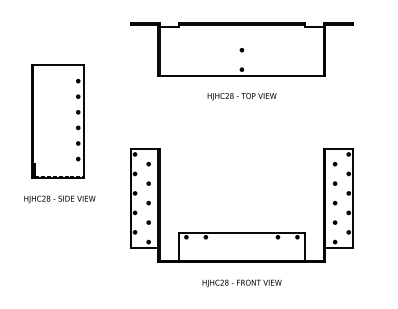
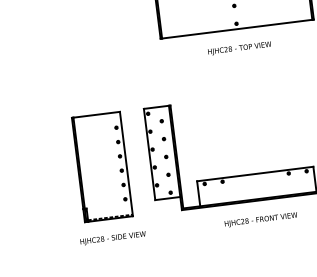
part: (59, 133) -> (105, 177), moved

